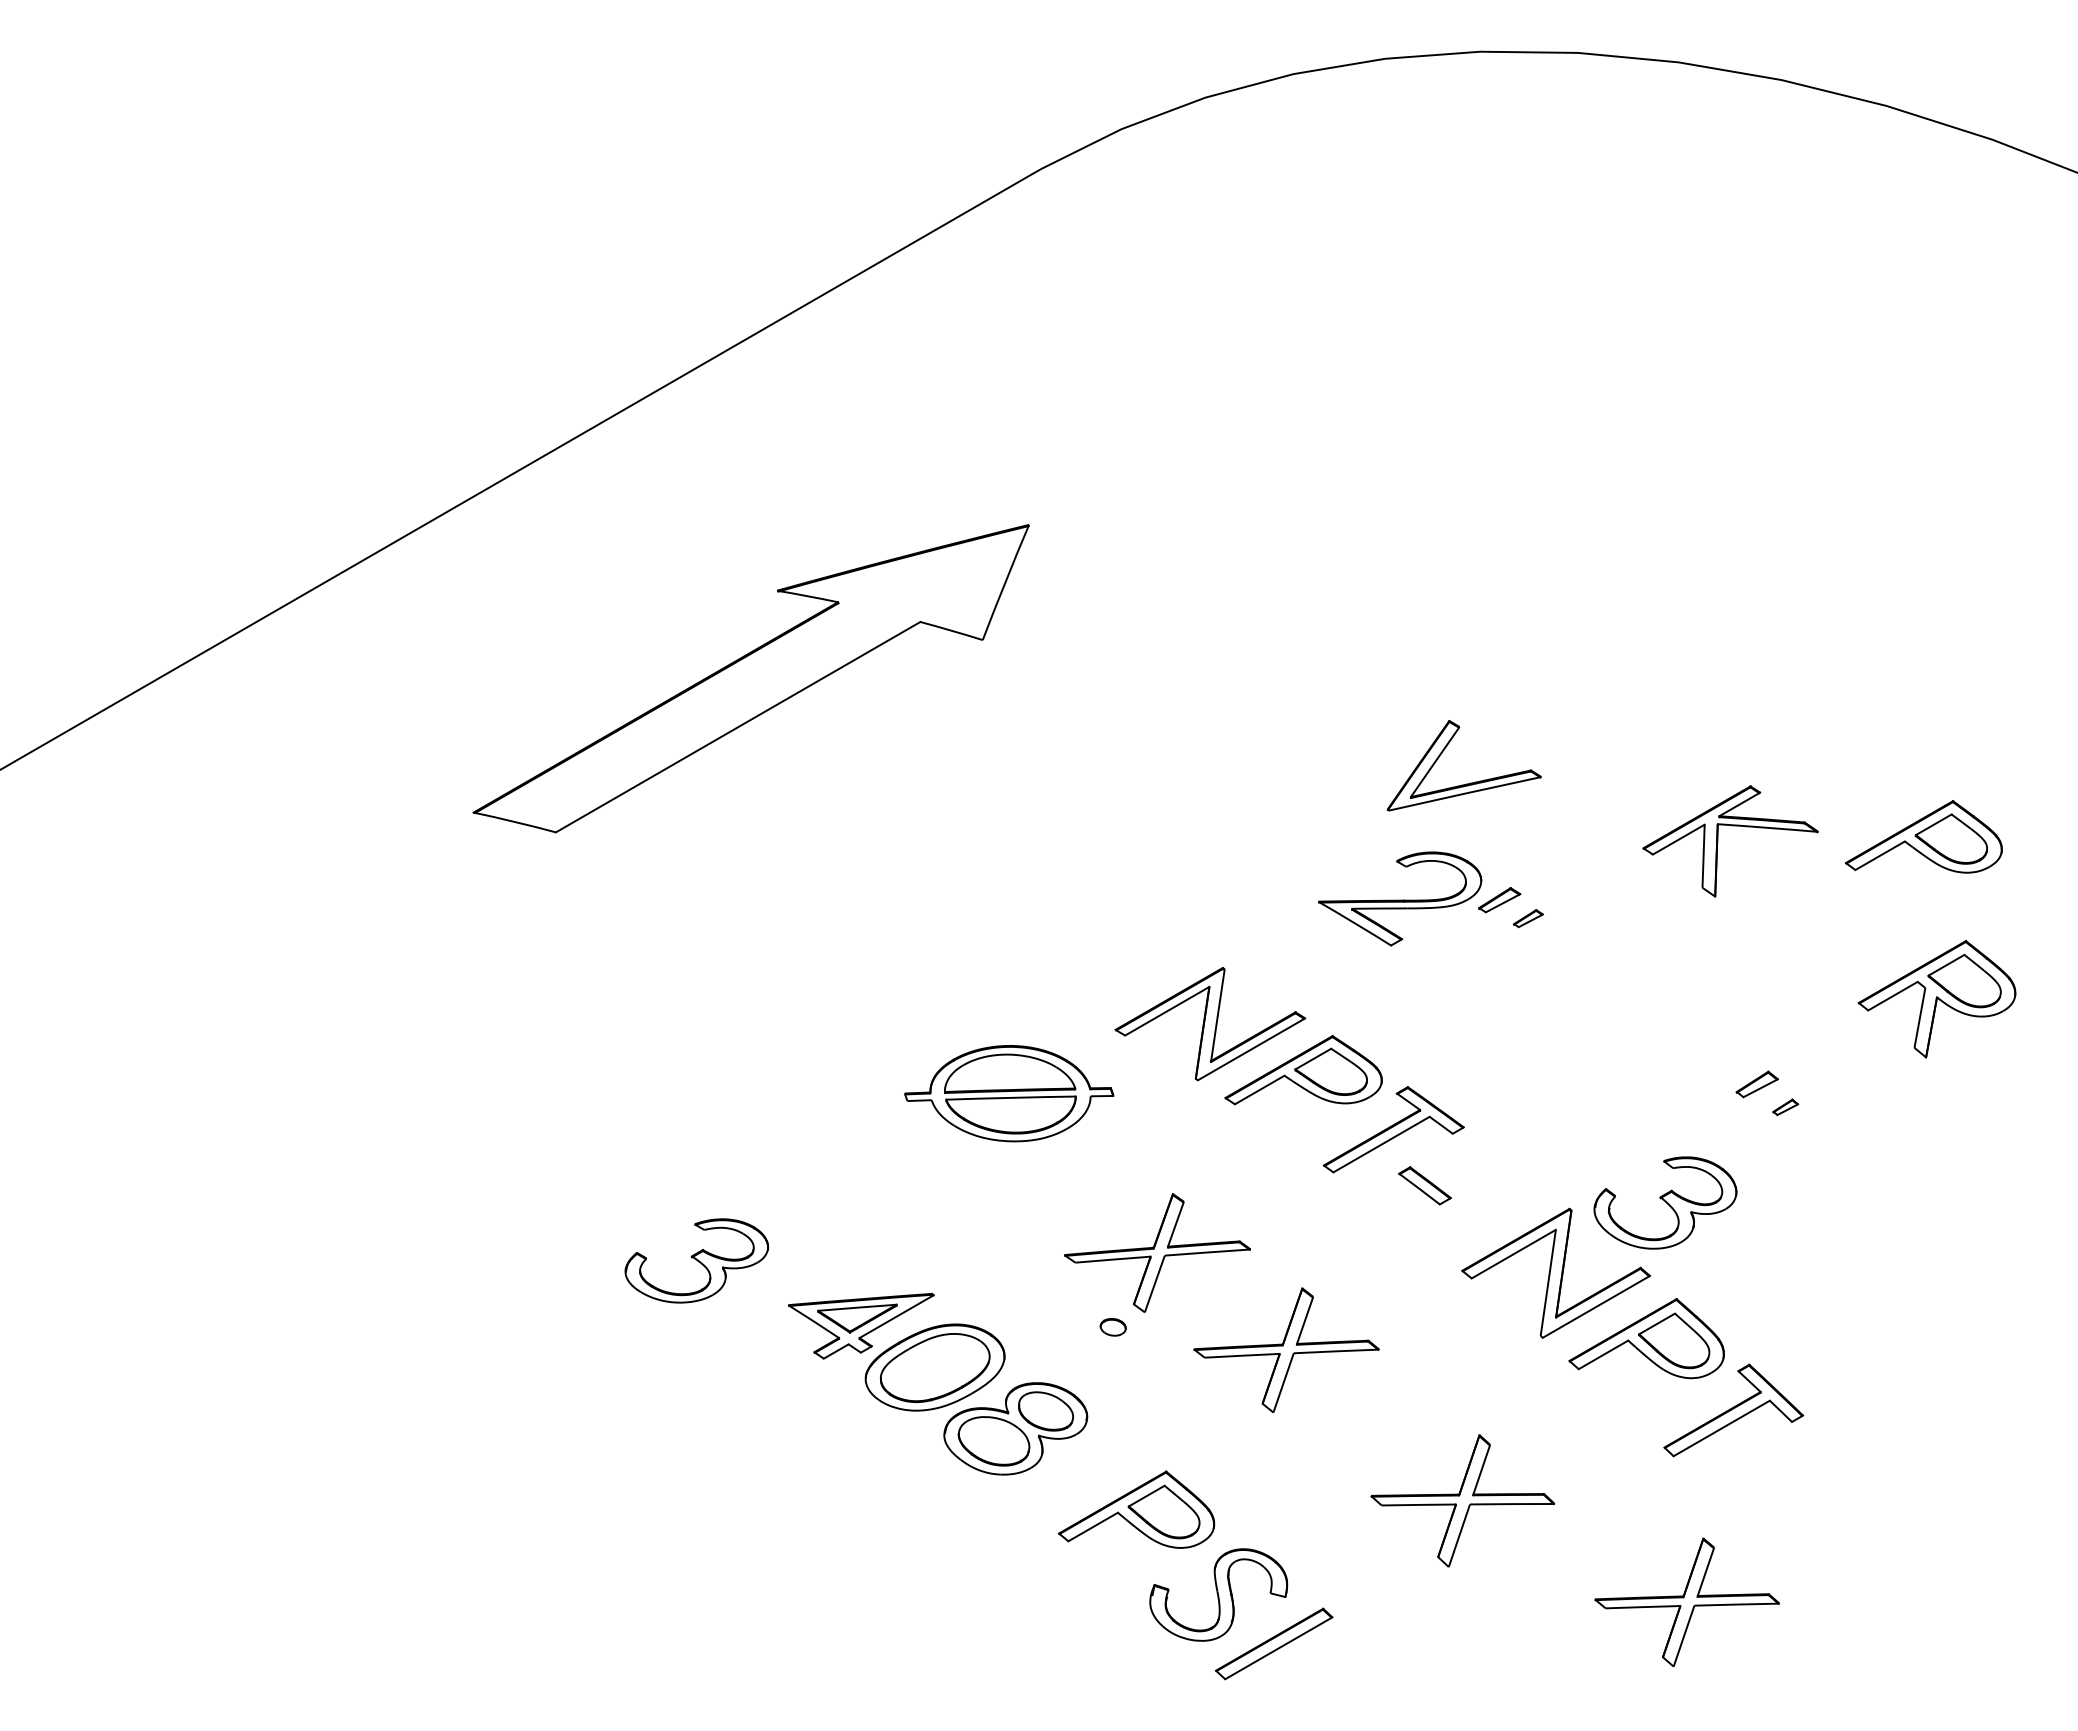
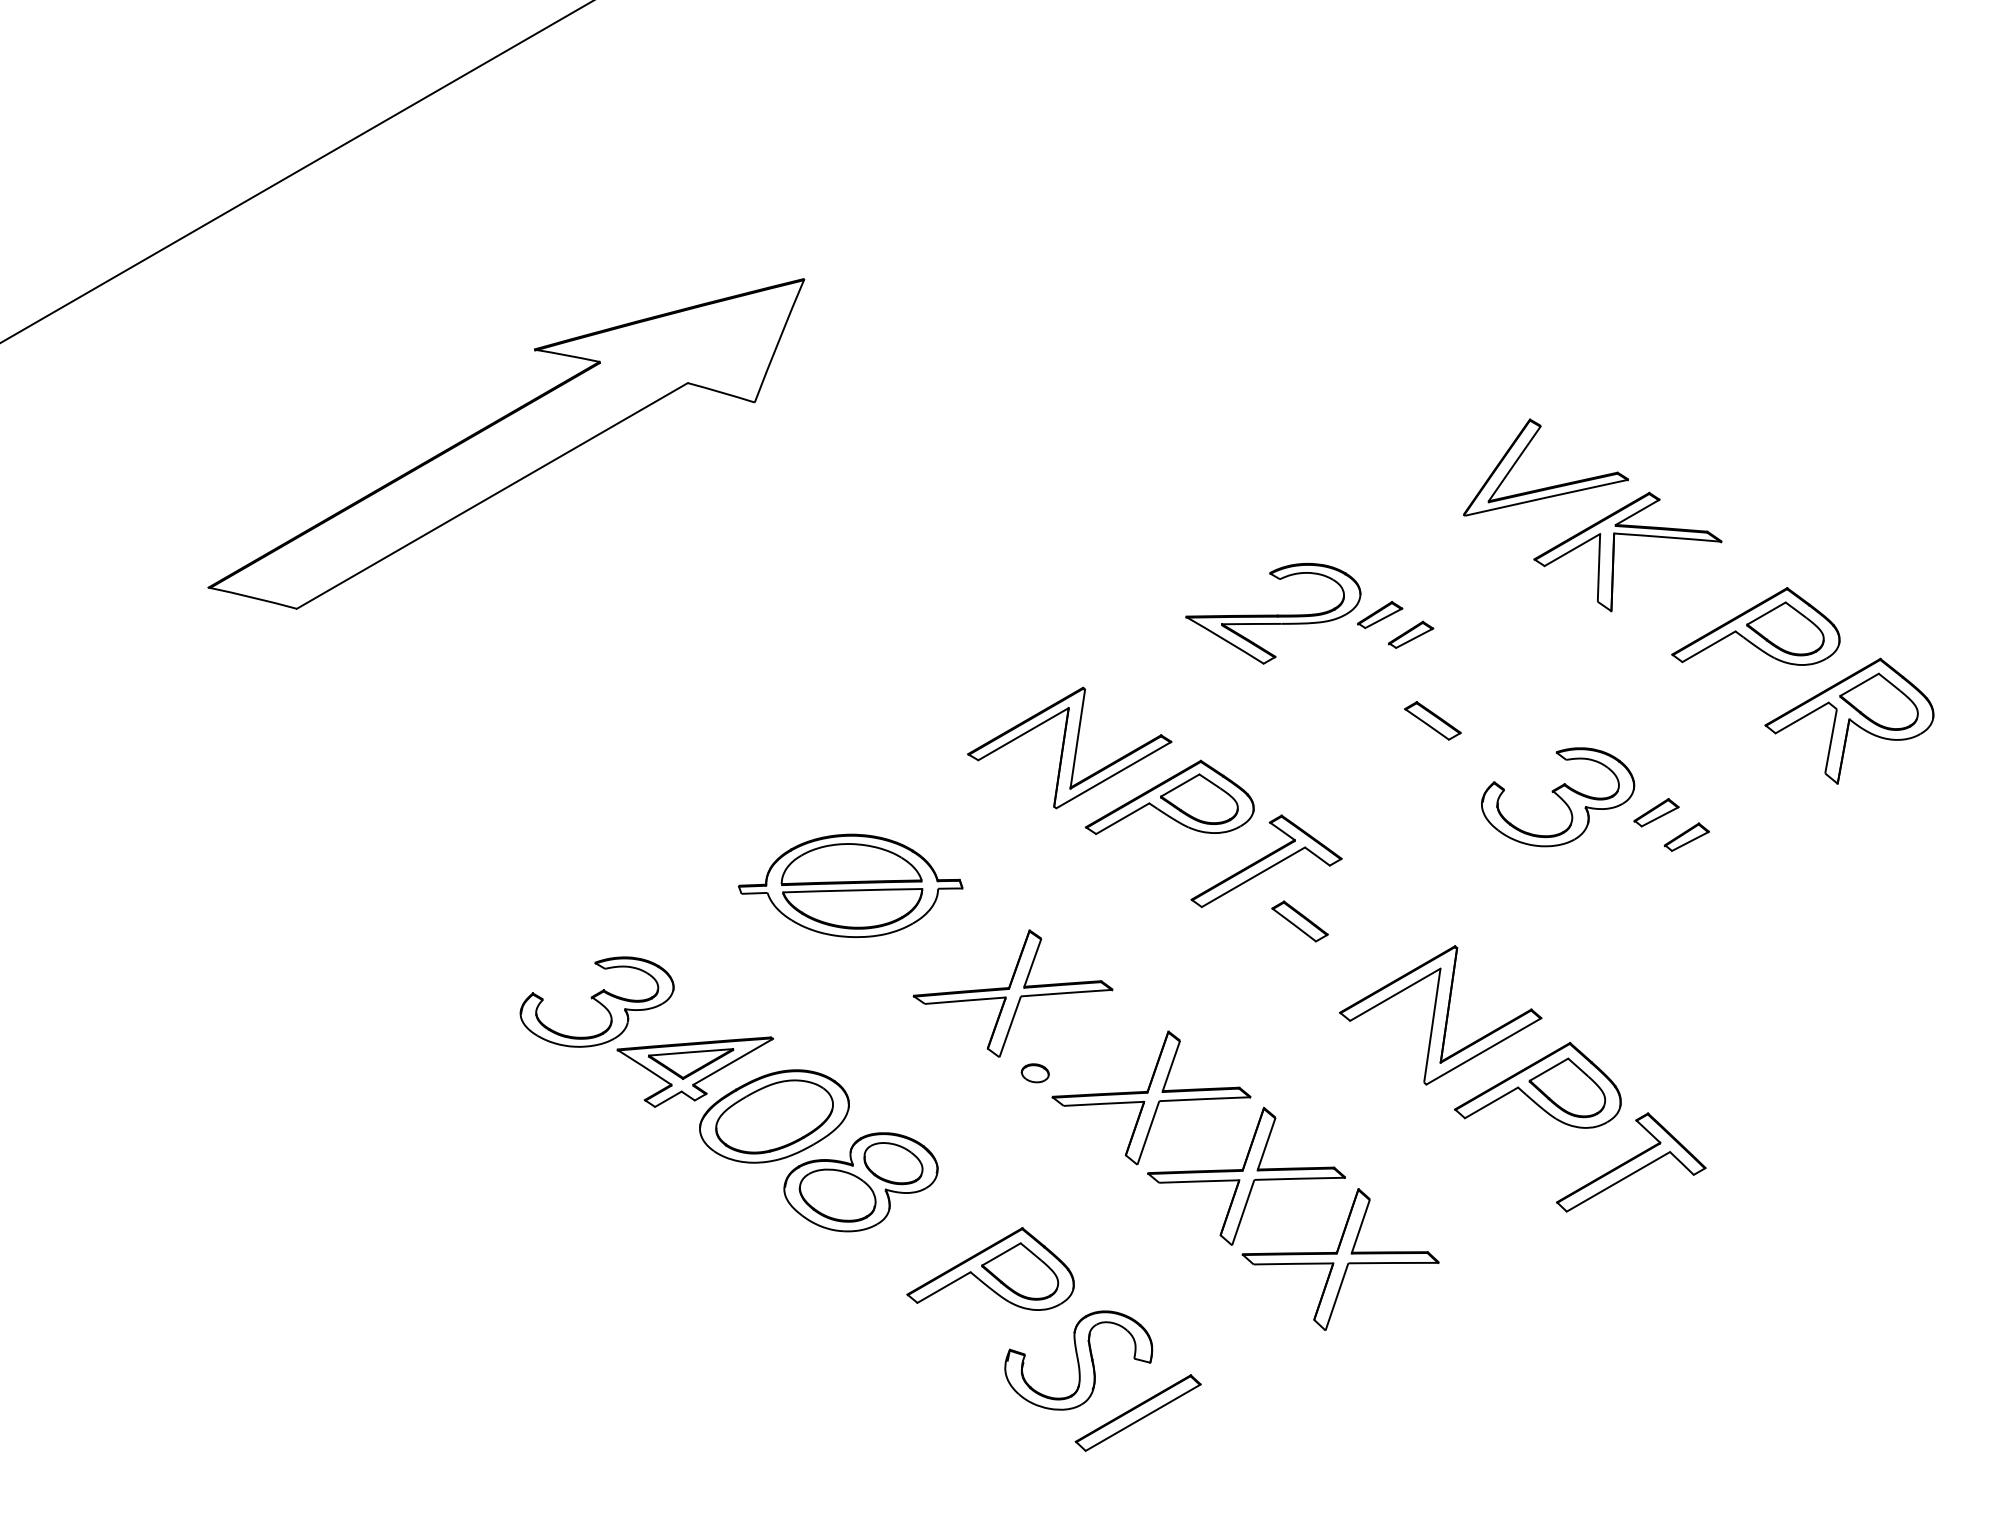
part: (750, 678) -> (505, 443), moved
part: (1470, 782) -> (1552, 485), moved
part: (1923, 836) -> (1755, 626), moved
part: (1528, 918) -> (1411, 634), size x1.43
part: (1548, 998) -> (1432, 720), added
part: (1009, 1093) -> (851, 885), moved
part: (1785, 1107) -> (1686, 837), size x1.67
part: (1665, 1202) -> (1558, 796), moved
part: (696, 1260) -> (596, 1001), moved
part: (1112, 1327) -> (1034, 1073), moved
part: (1686, 1601) -> (1245, 1175), moved

